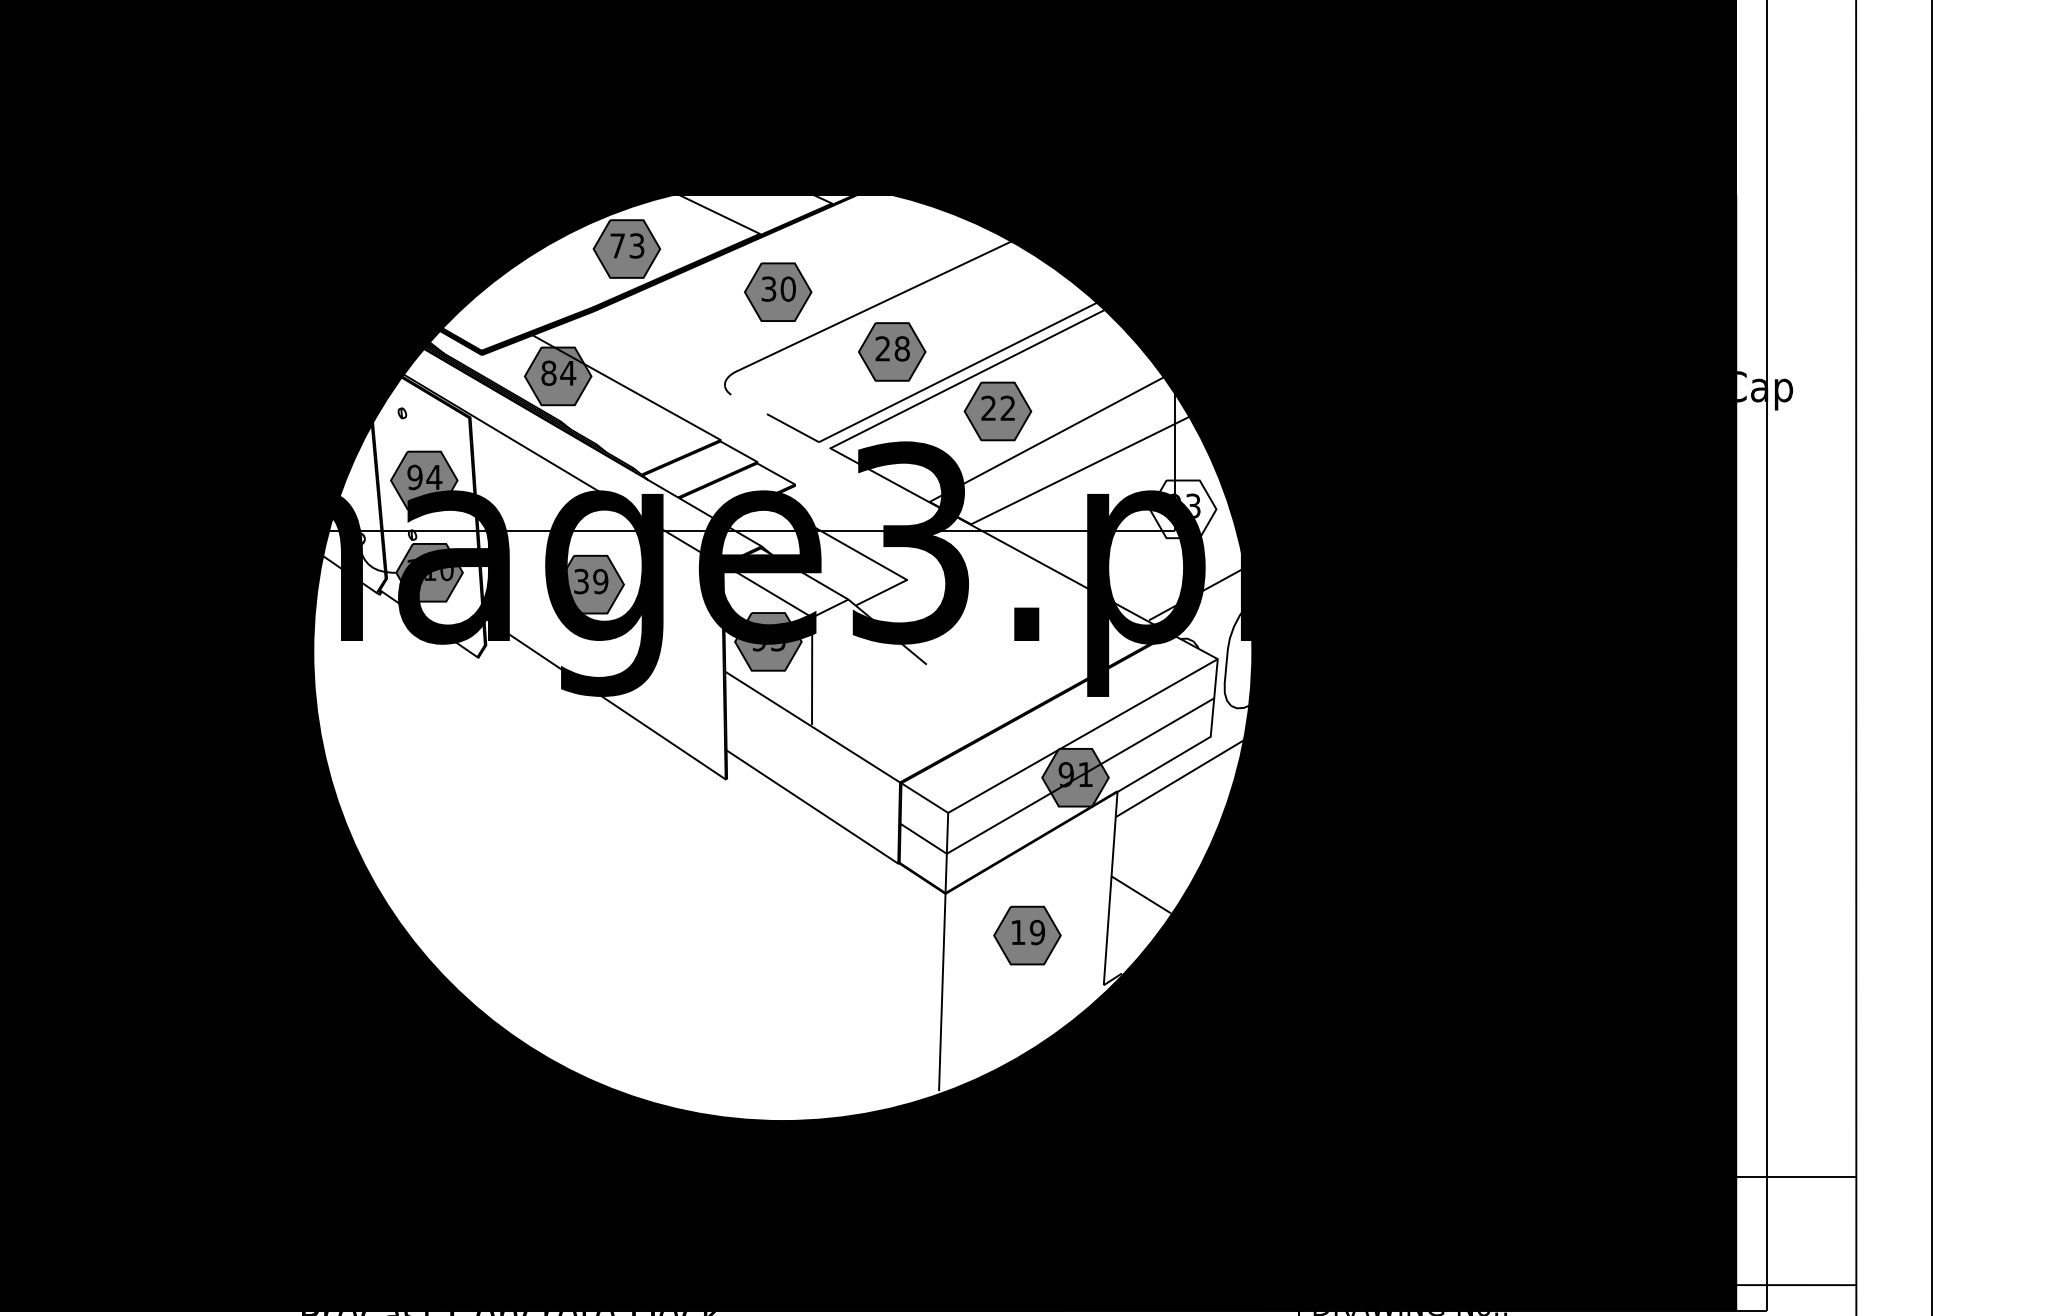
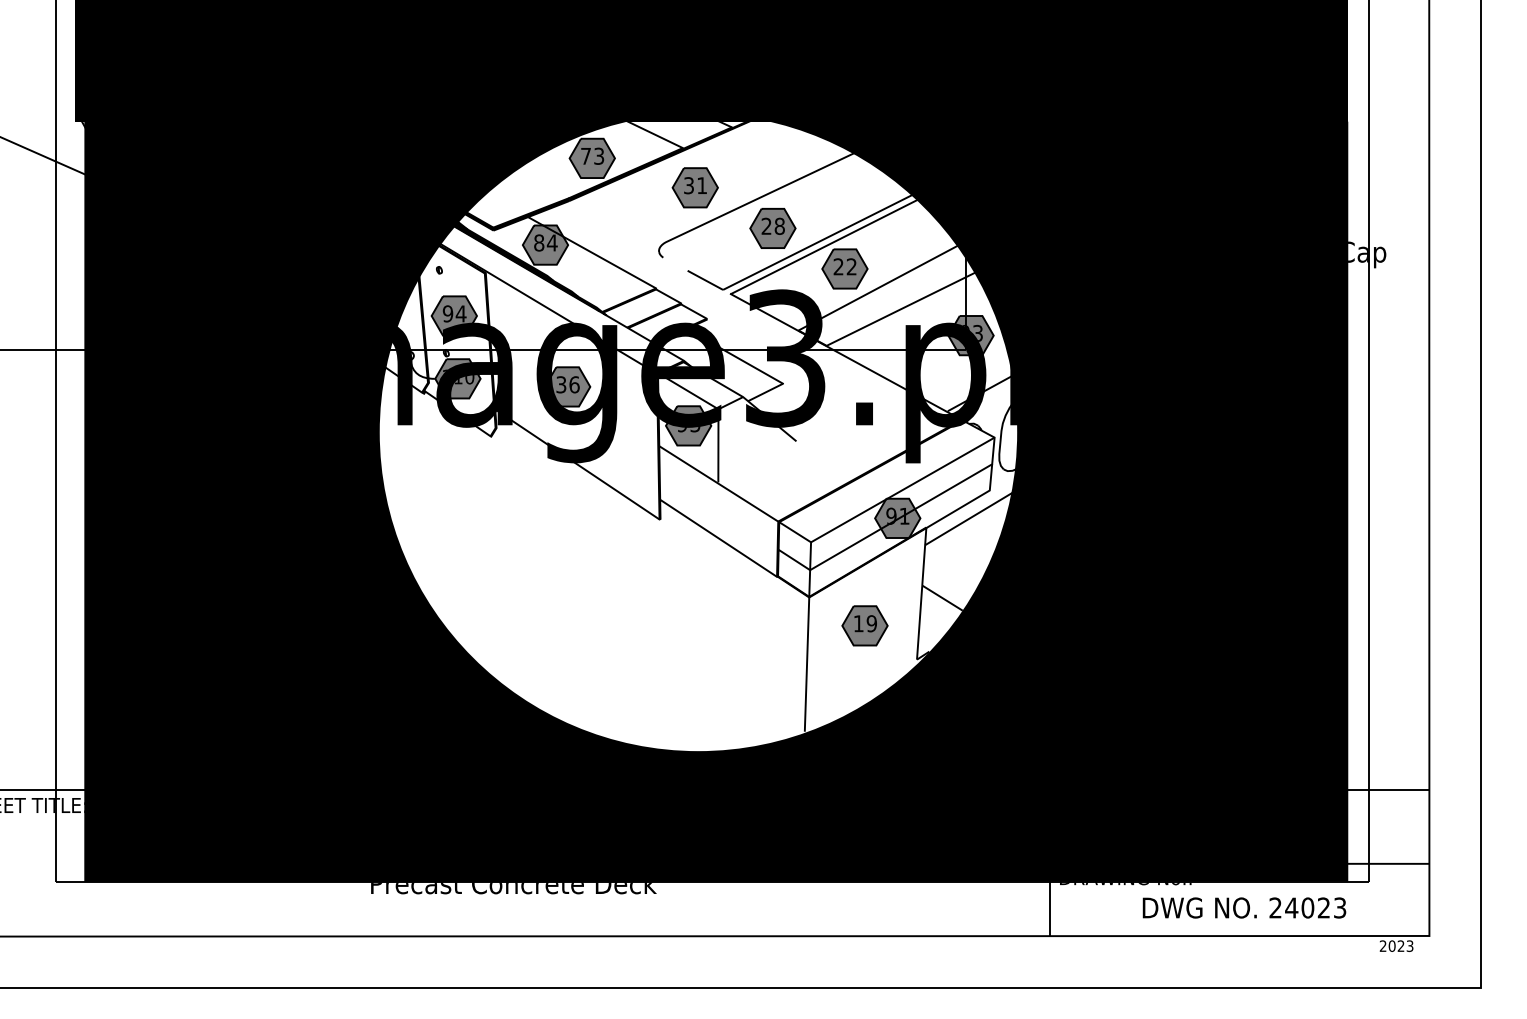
text: (788, 288) -> (702, 185), 30 -> 31
fill: (1182, 509) -> (970, 335), added
text: (600, 581) -> (574, 384), 39 -> 36

